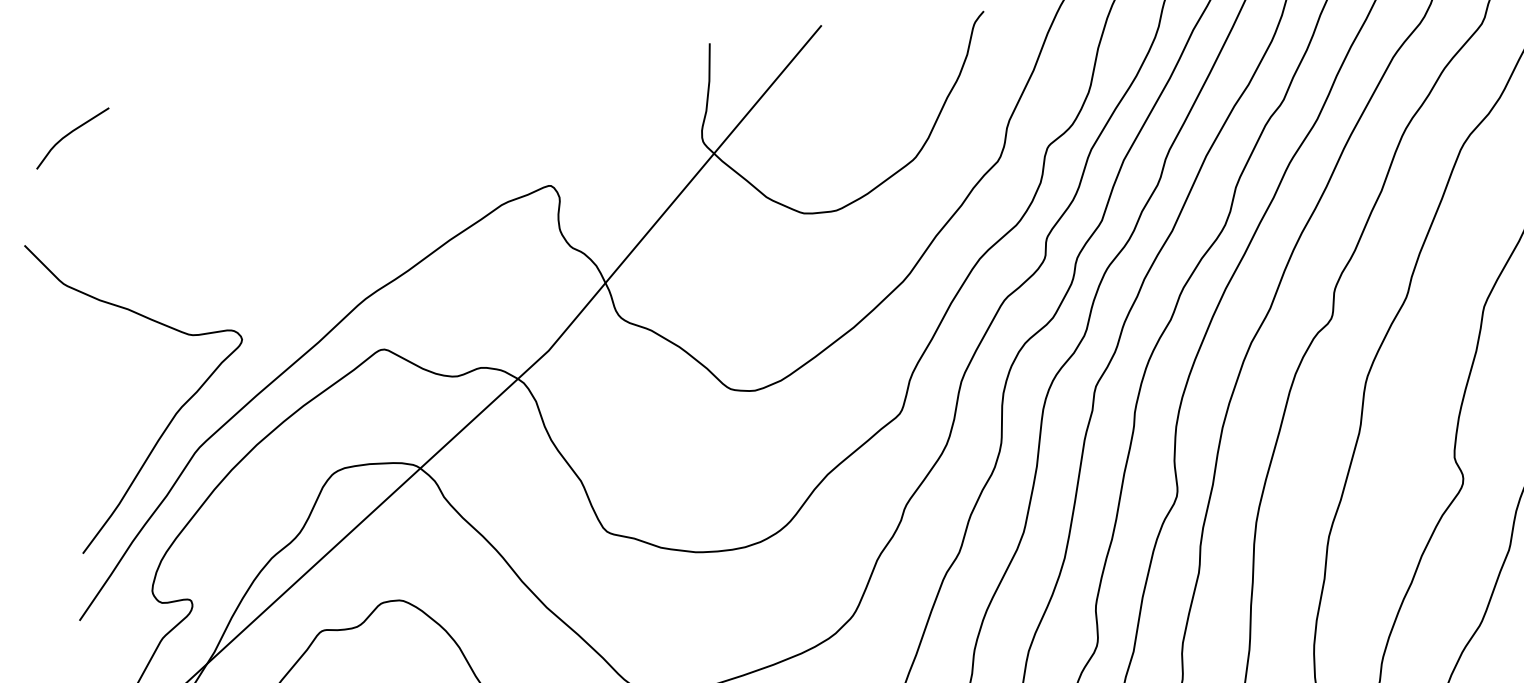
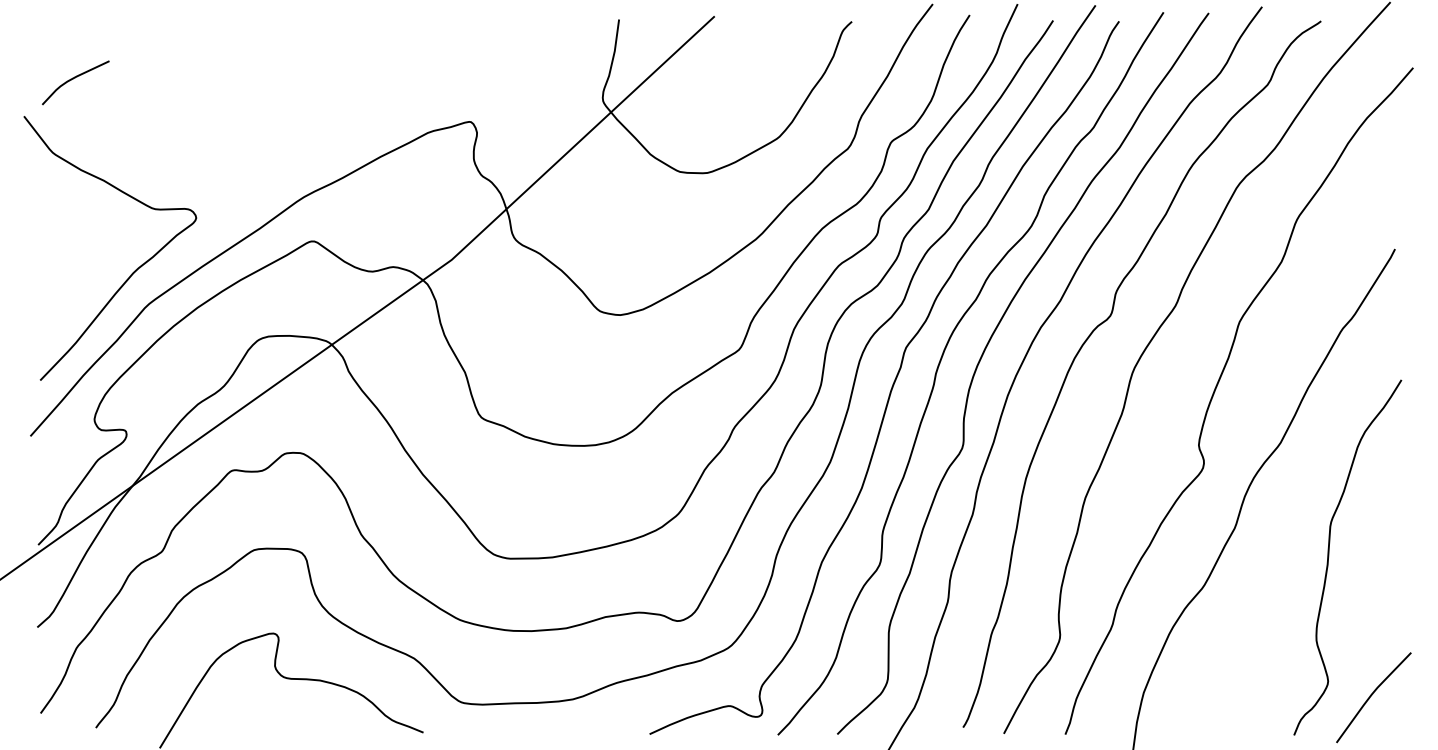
curve: (69, 134) -> (73, 79), moved

